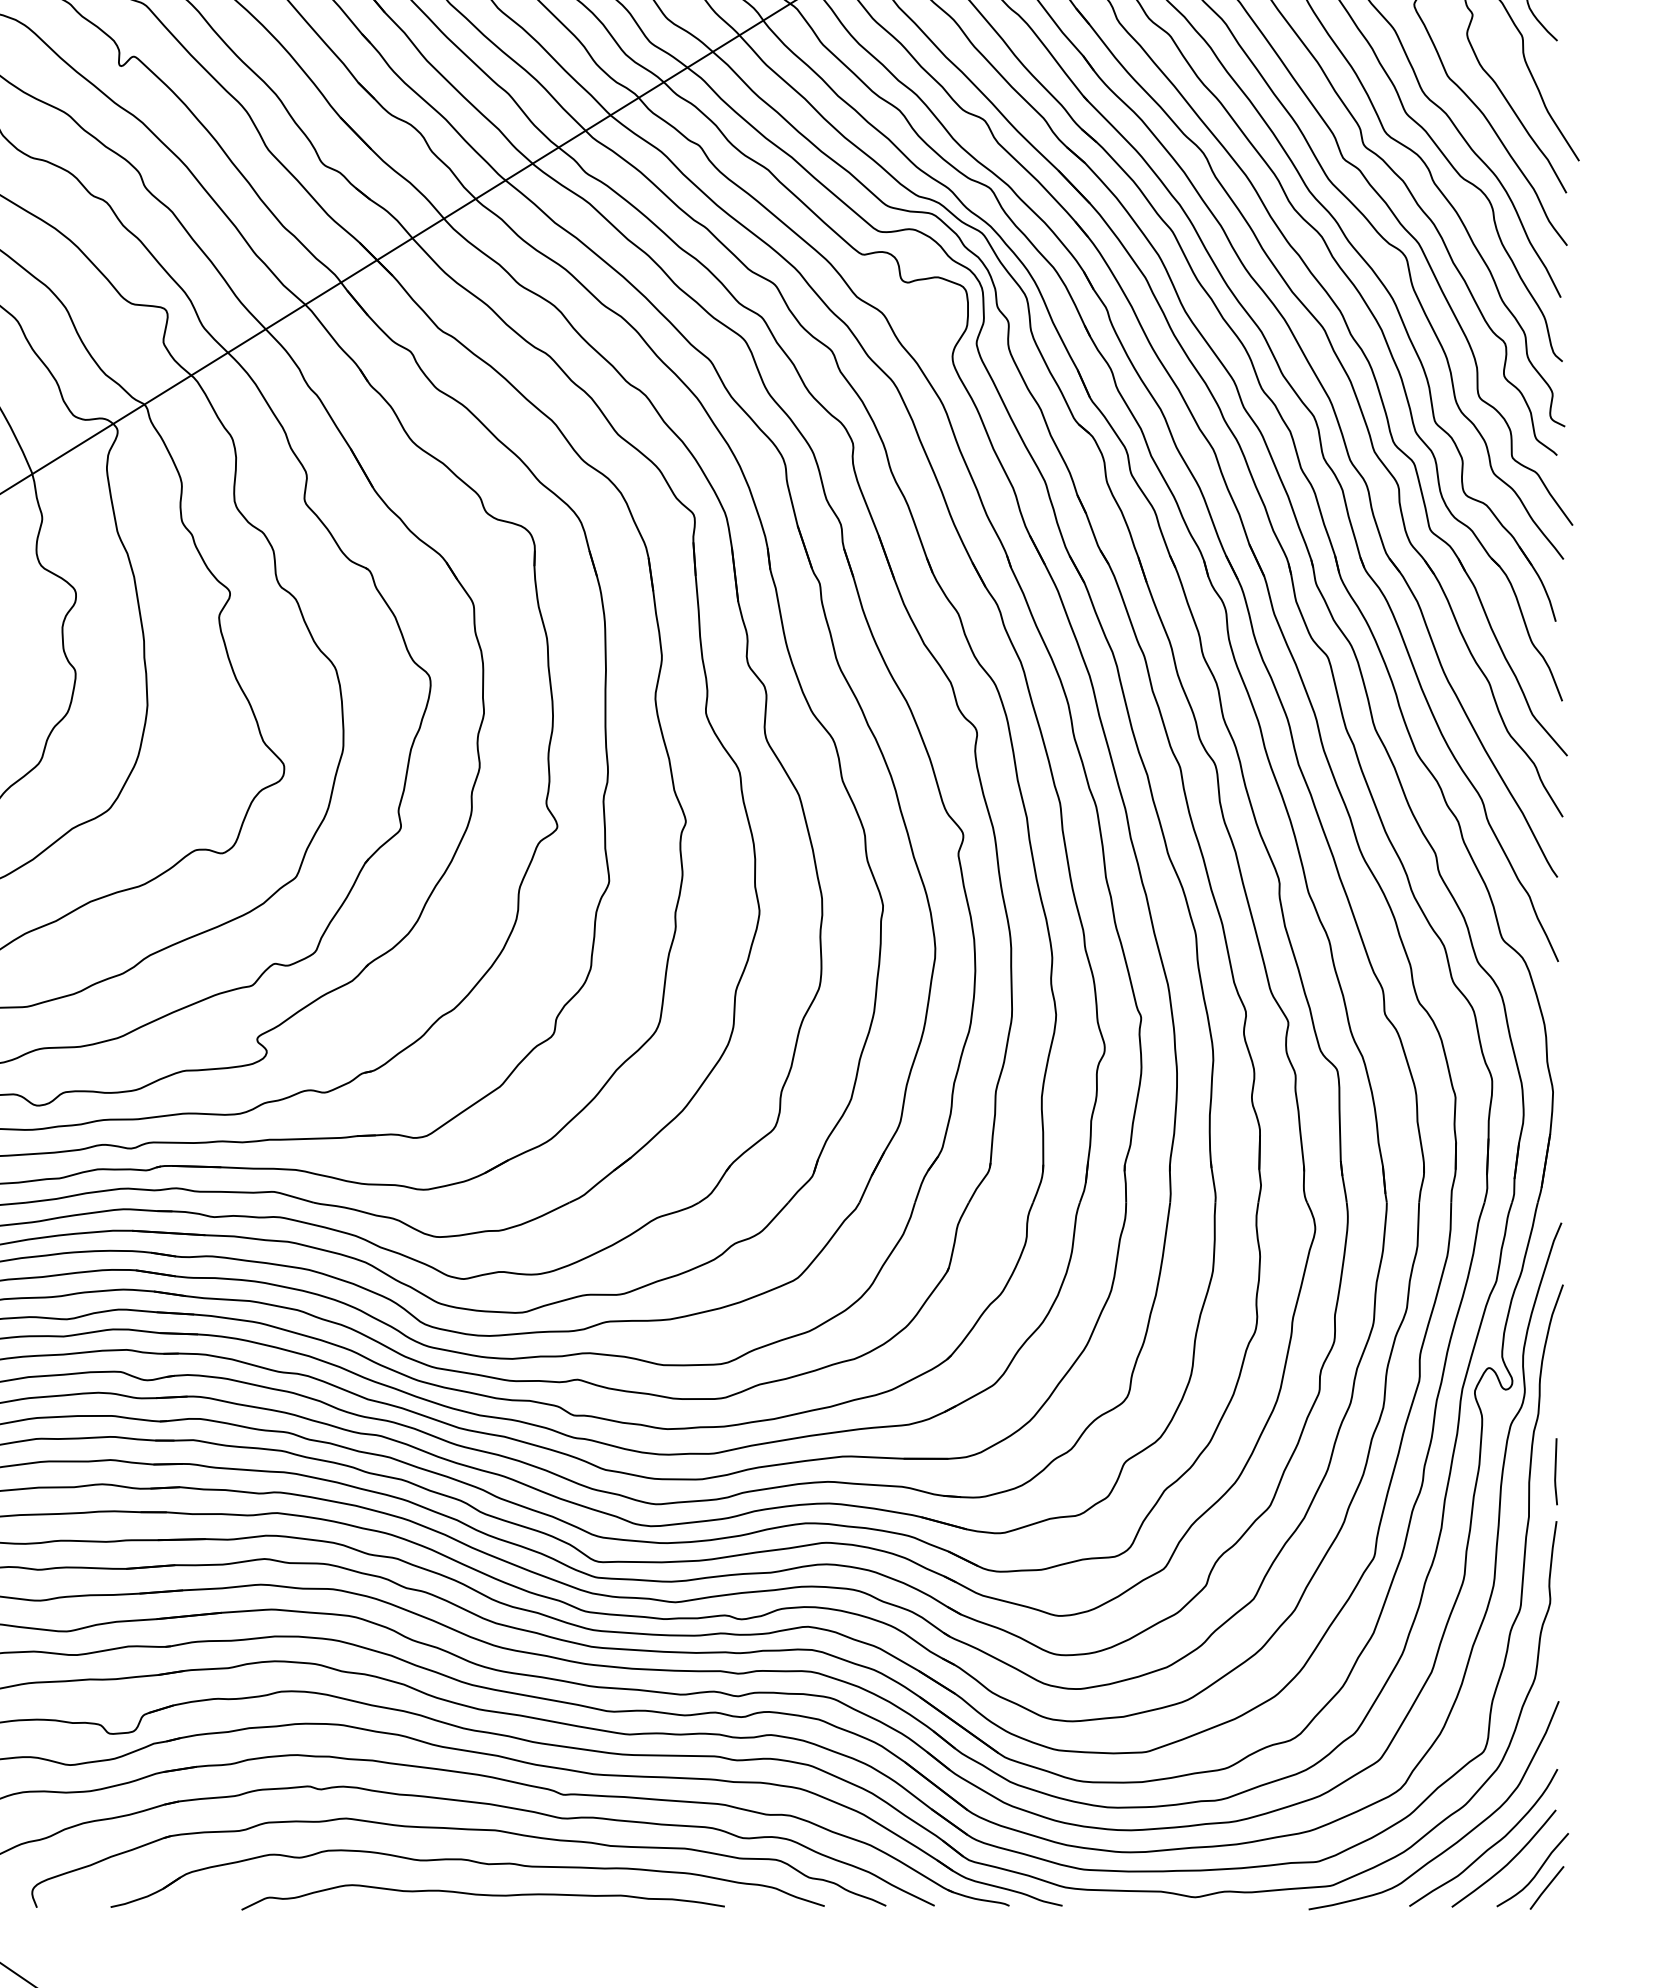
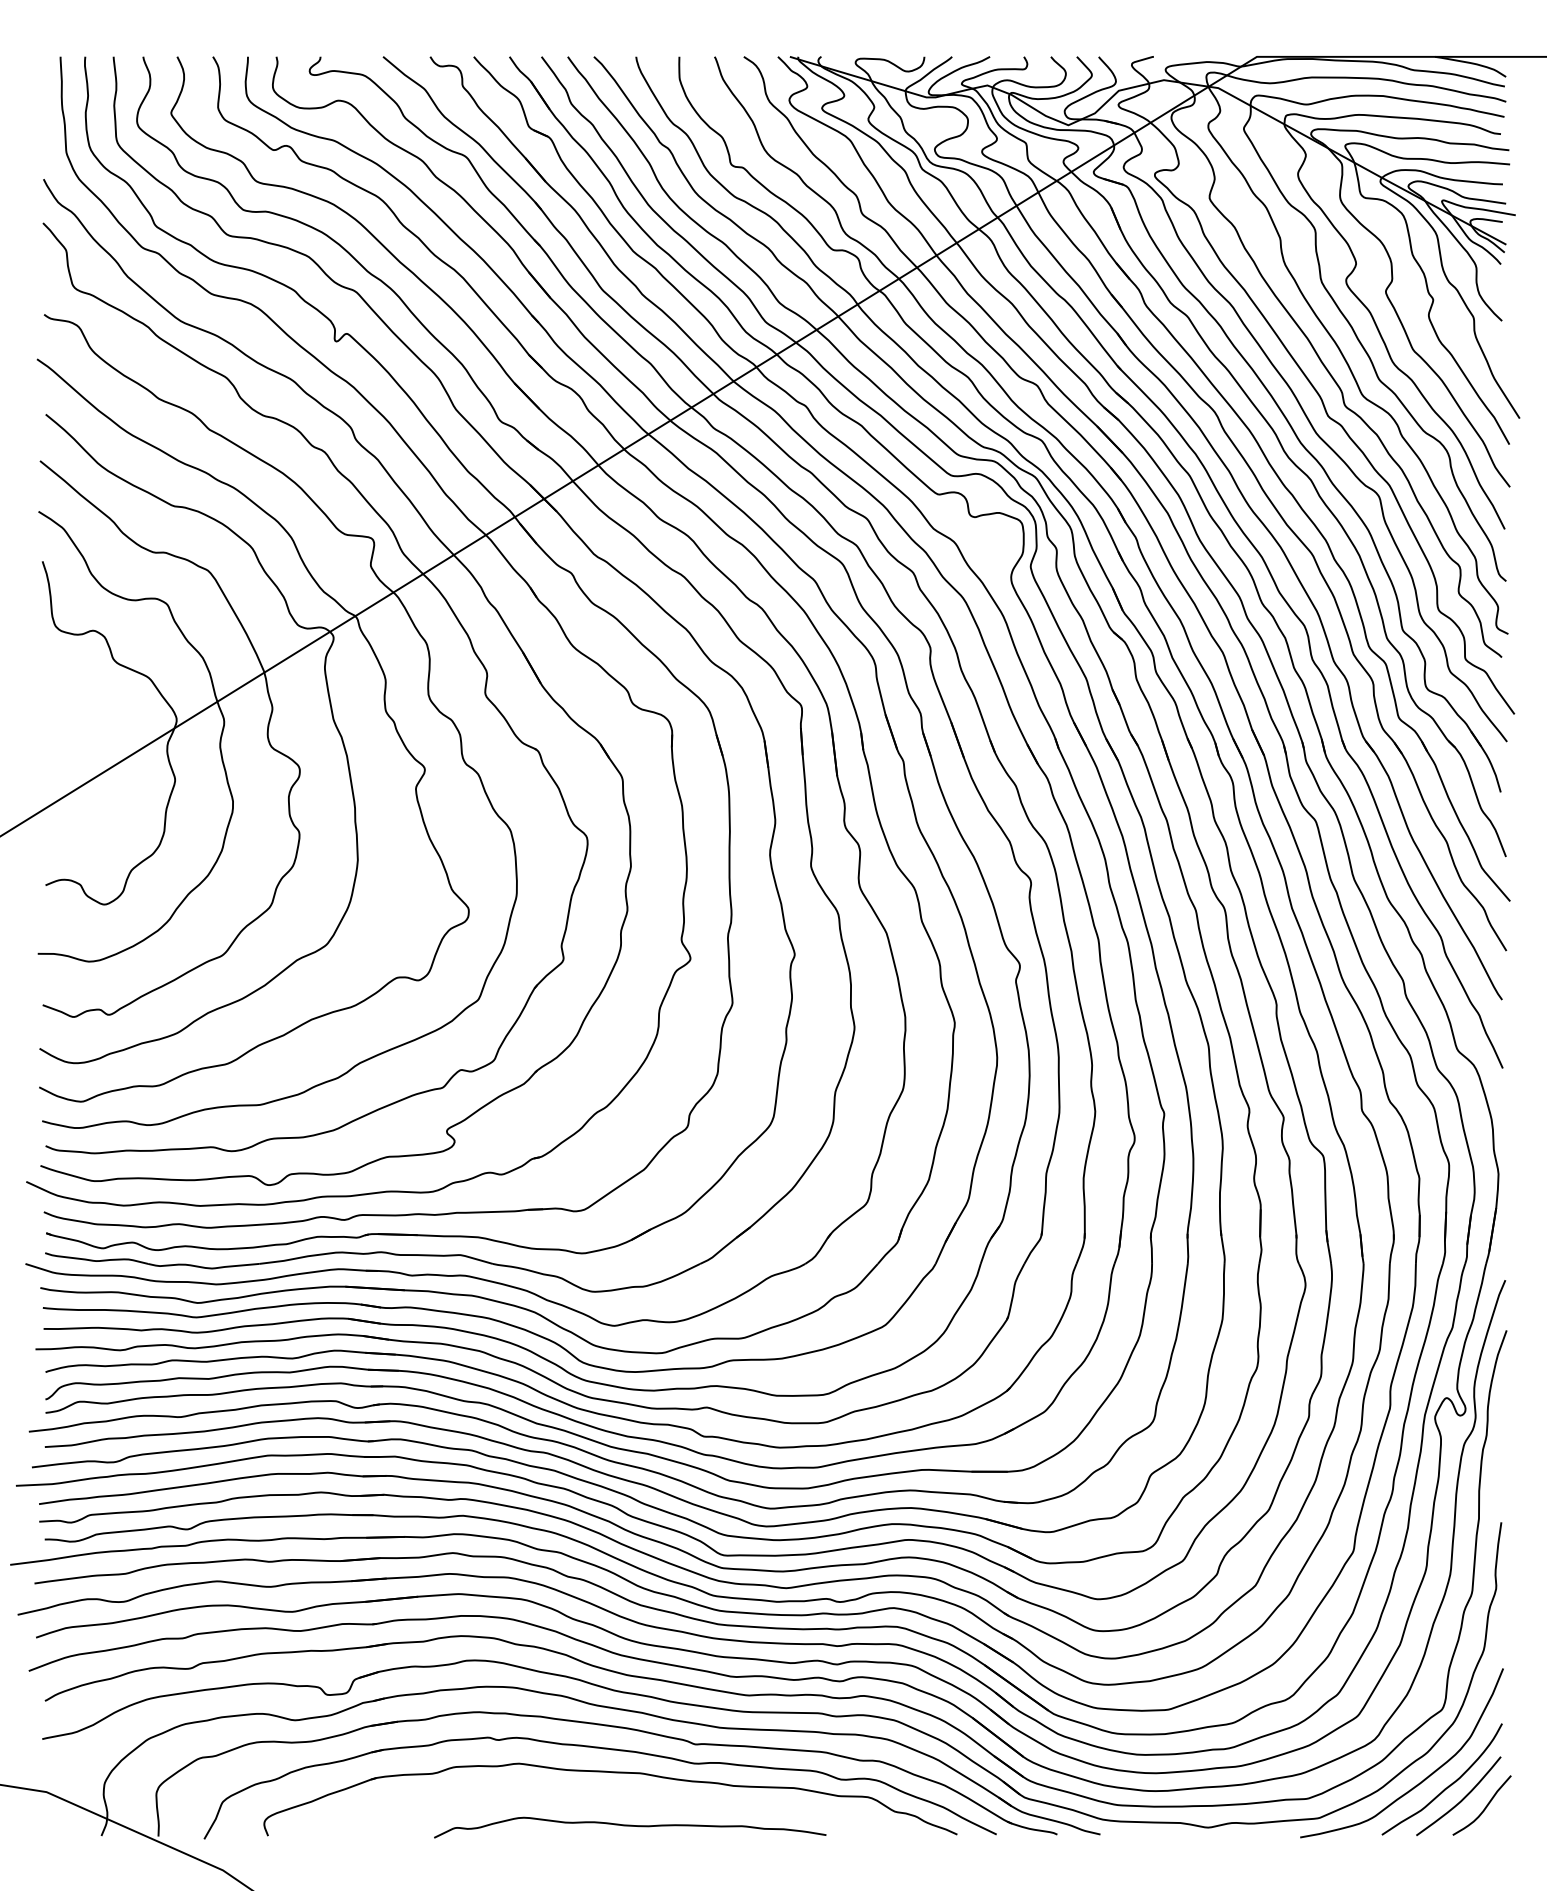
line: (1555, 1472) -> (1500, 1482), removed
part: (472, 1862) -> (621, 1799), removed
line: (1546, 1887) -> (1493, 1819), removed

